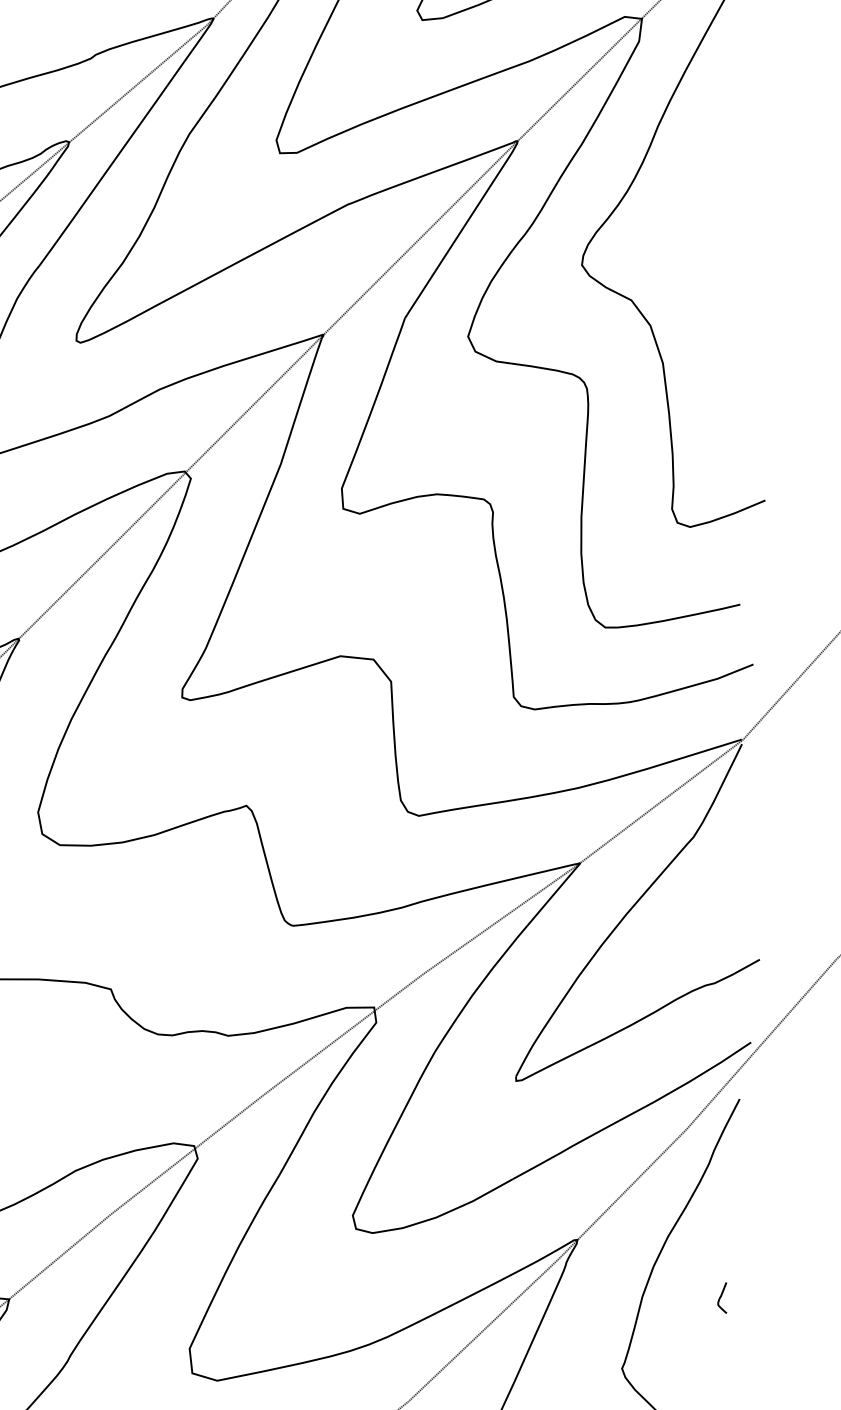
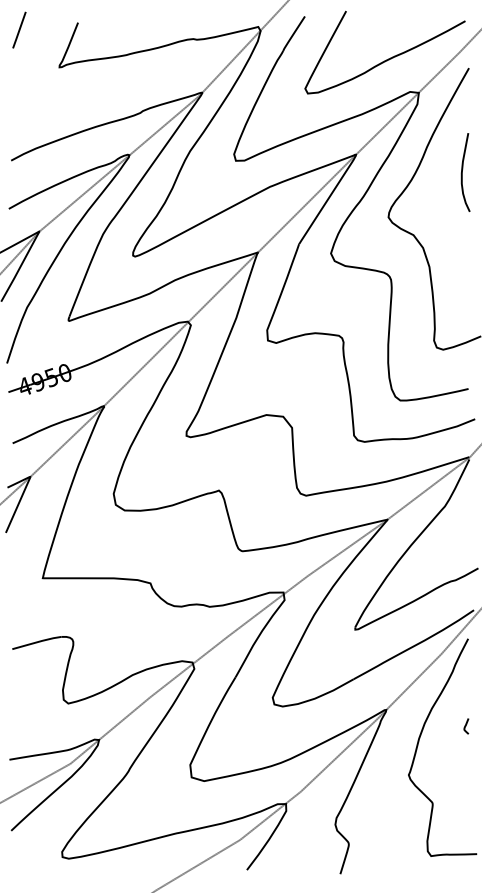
curve: (728, 176) -> (462, 172), added
curve: (722, 1298) -> (466, 726), moved

